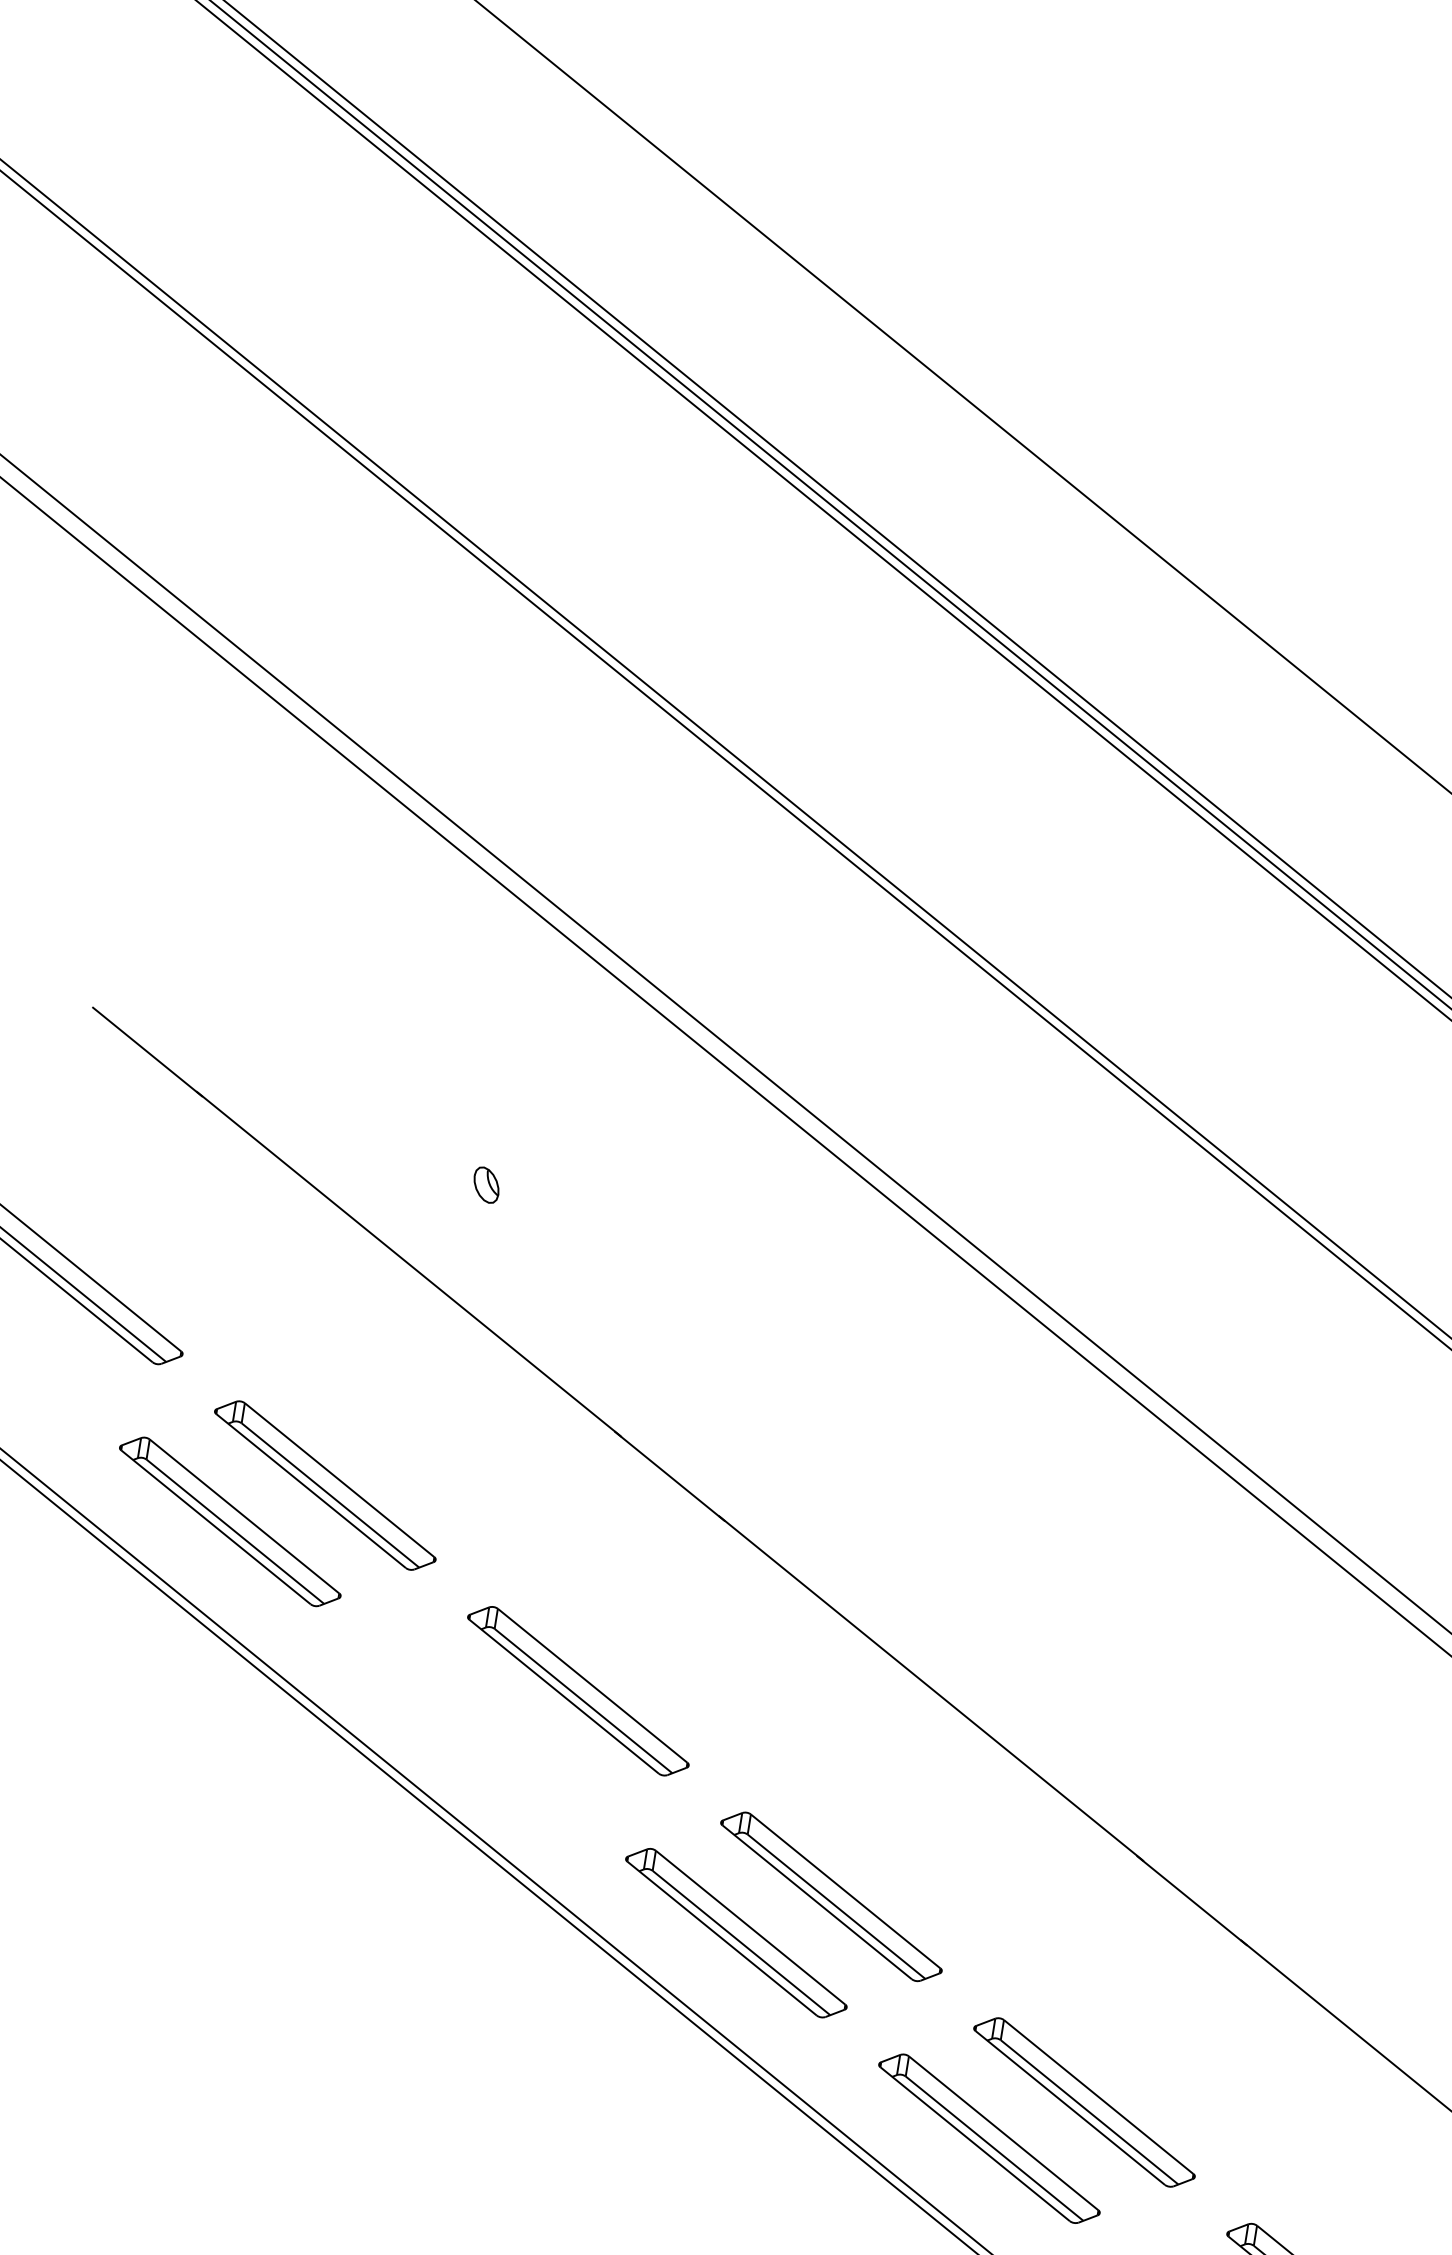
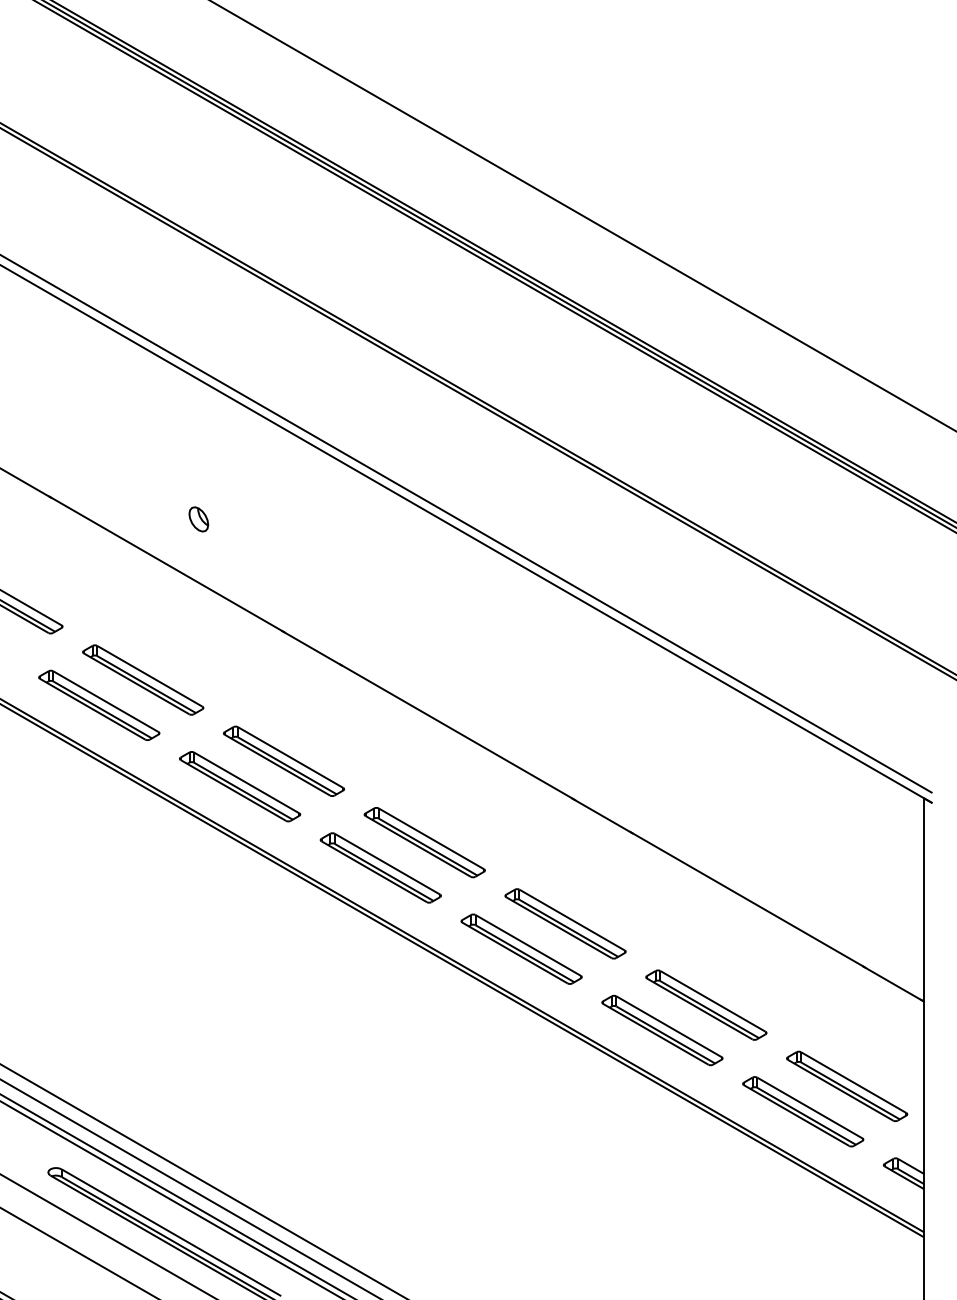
part: (485, 1185) -> (198, 519), size x1.43
part: (484, 1727) -> (240, 786), added

